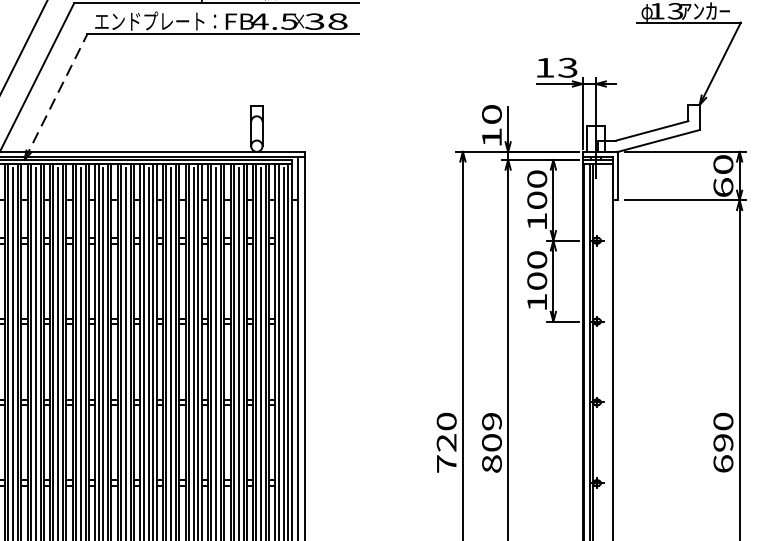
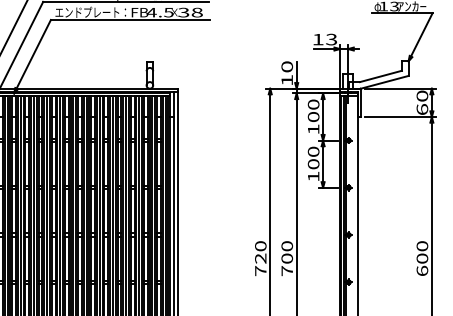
line: (55, 96) -> (32, 56), dashed -> solid
text: (492, 442) -> (287, 258), 809 -> 700
text: (723, 442) -> (422, 258), 690 -> 600

